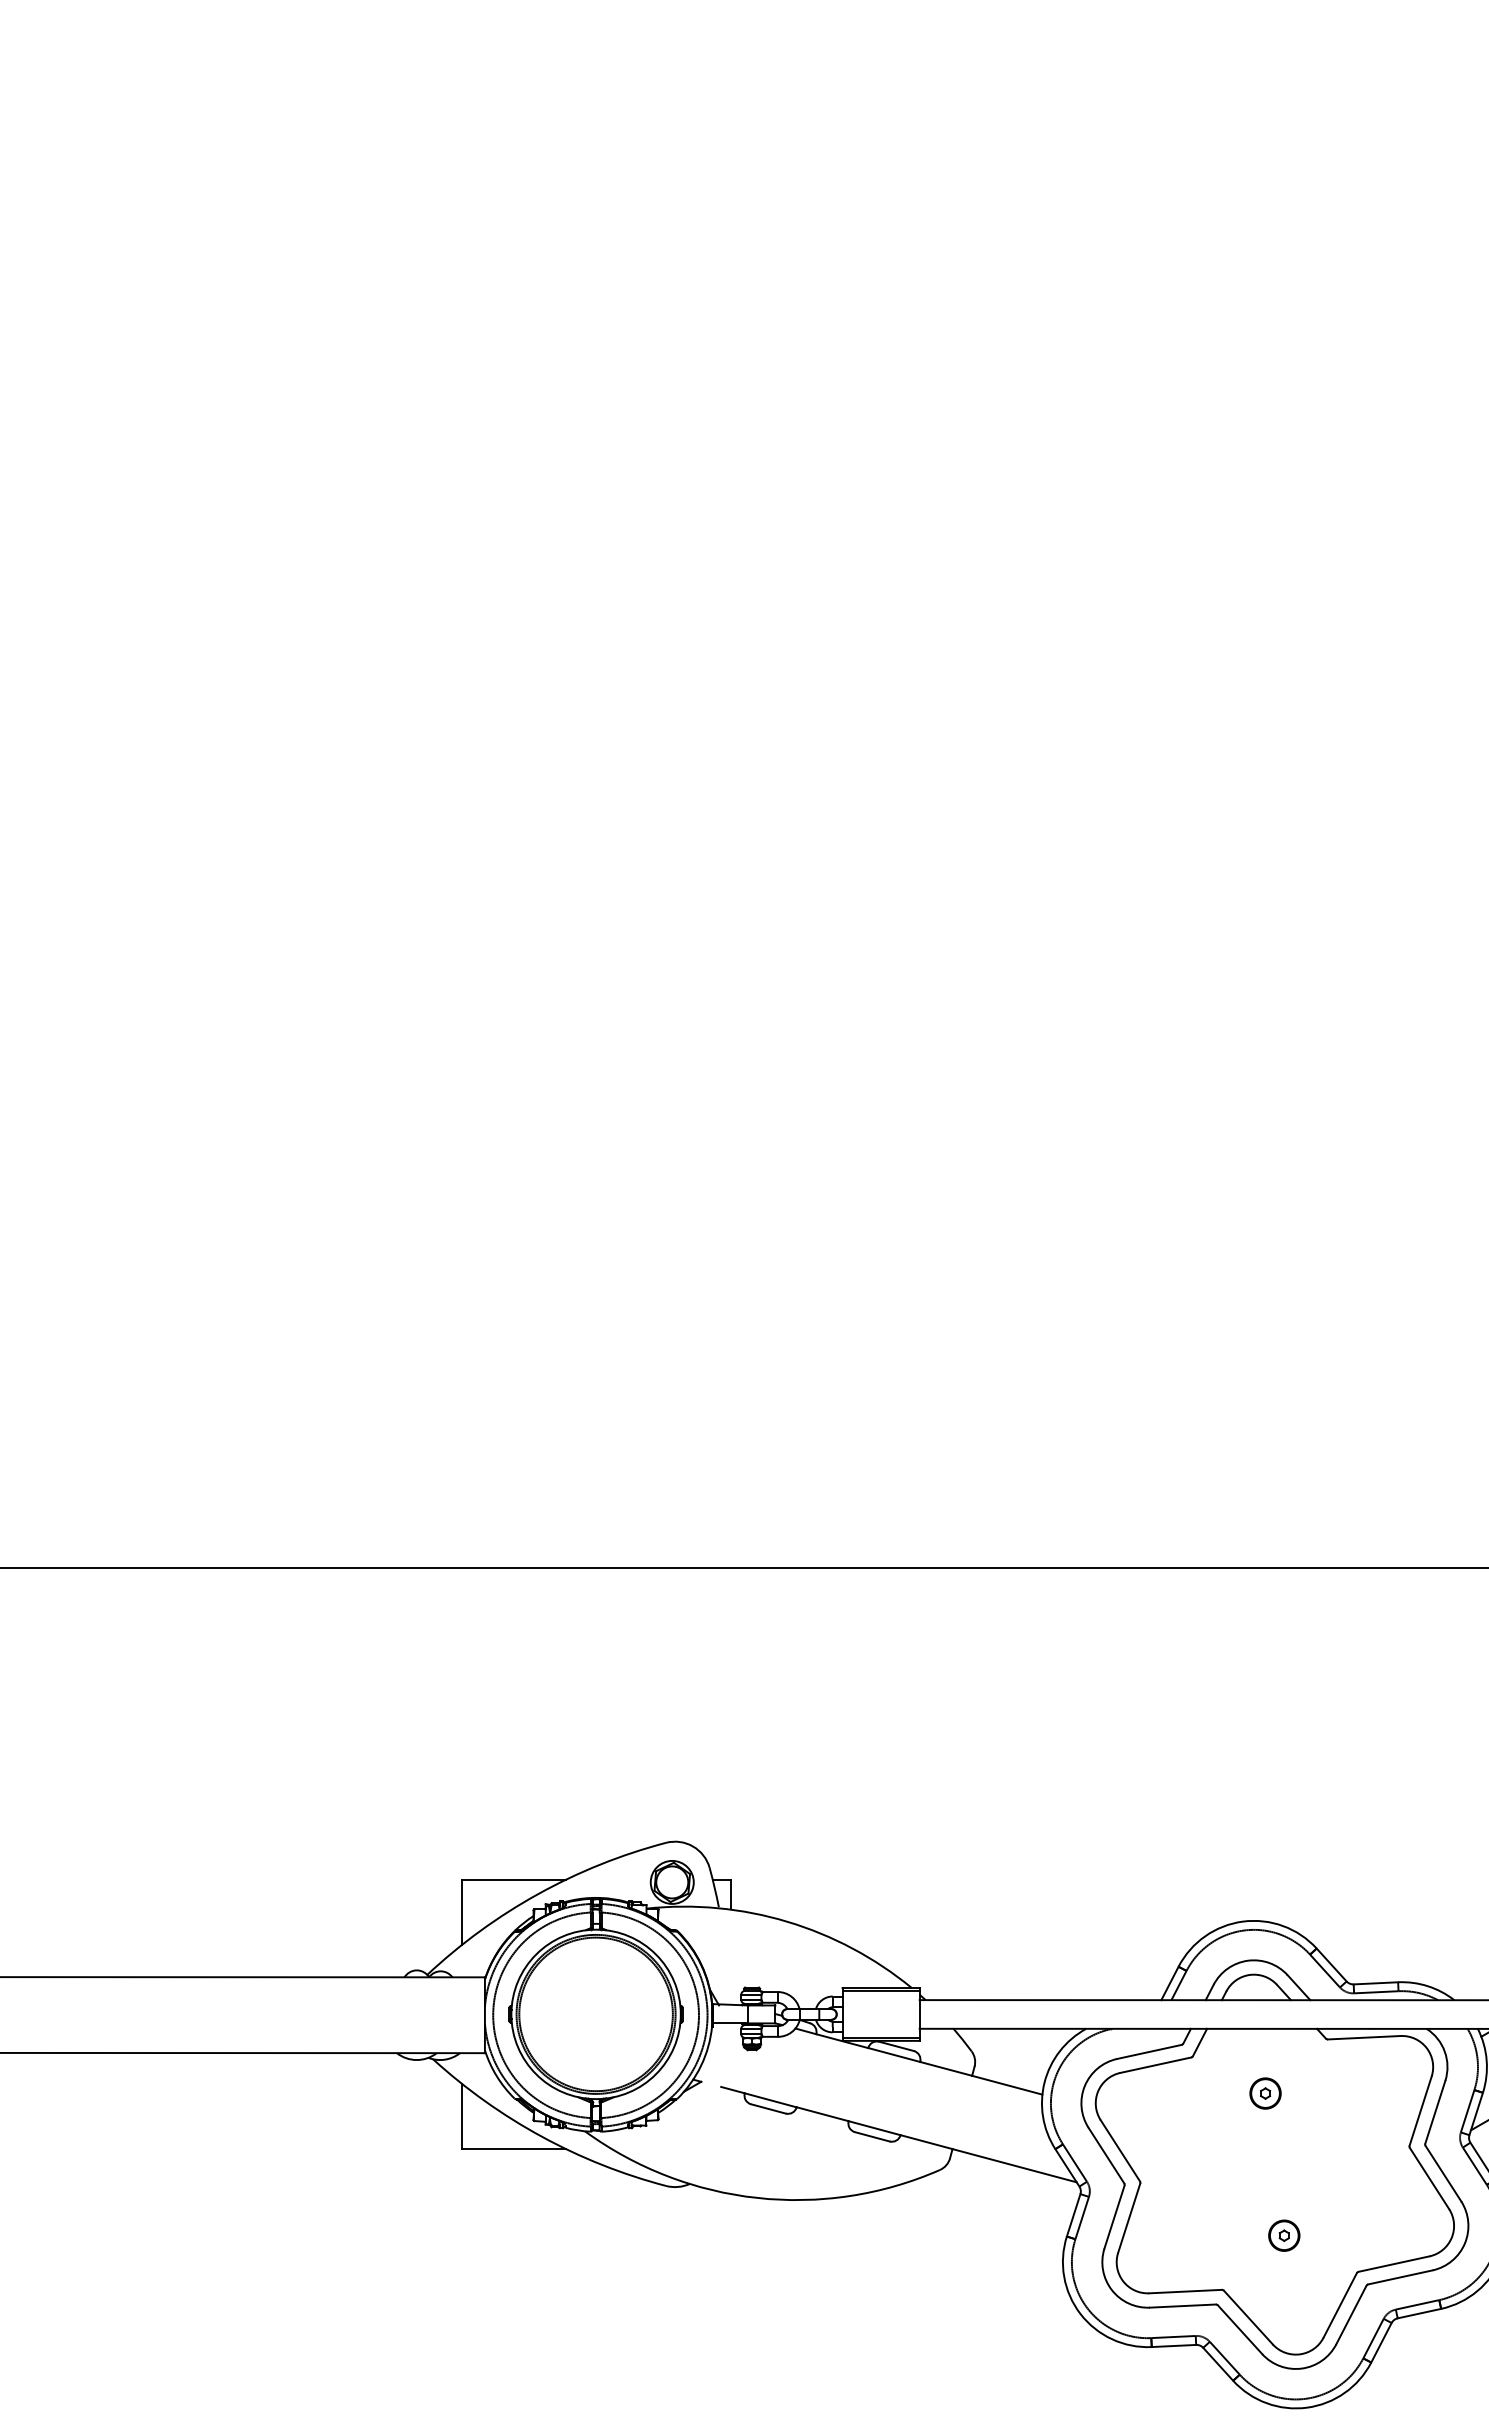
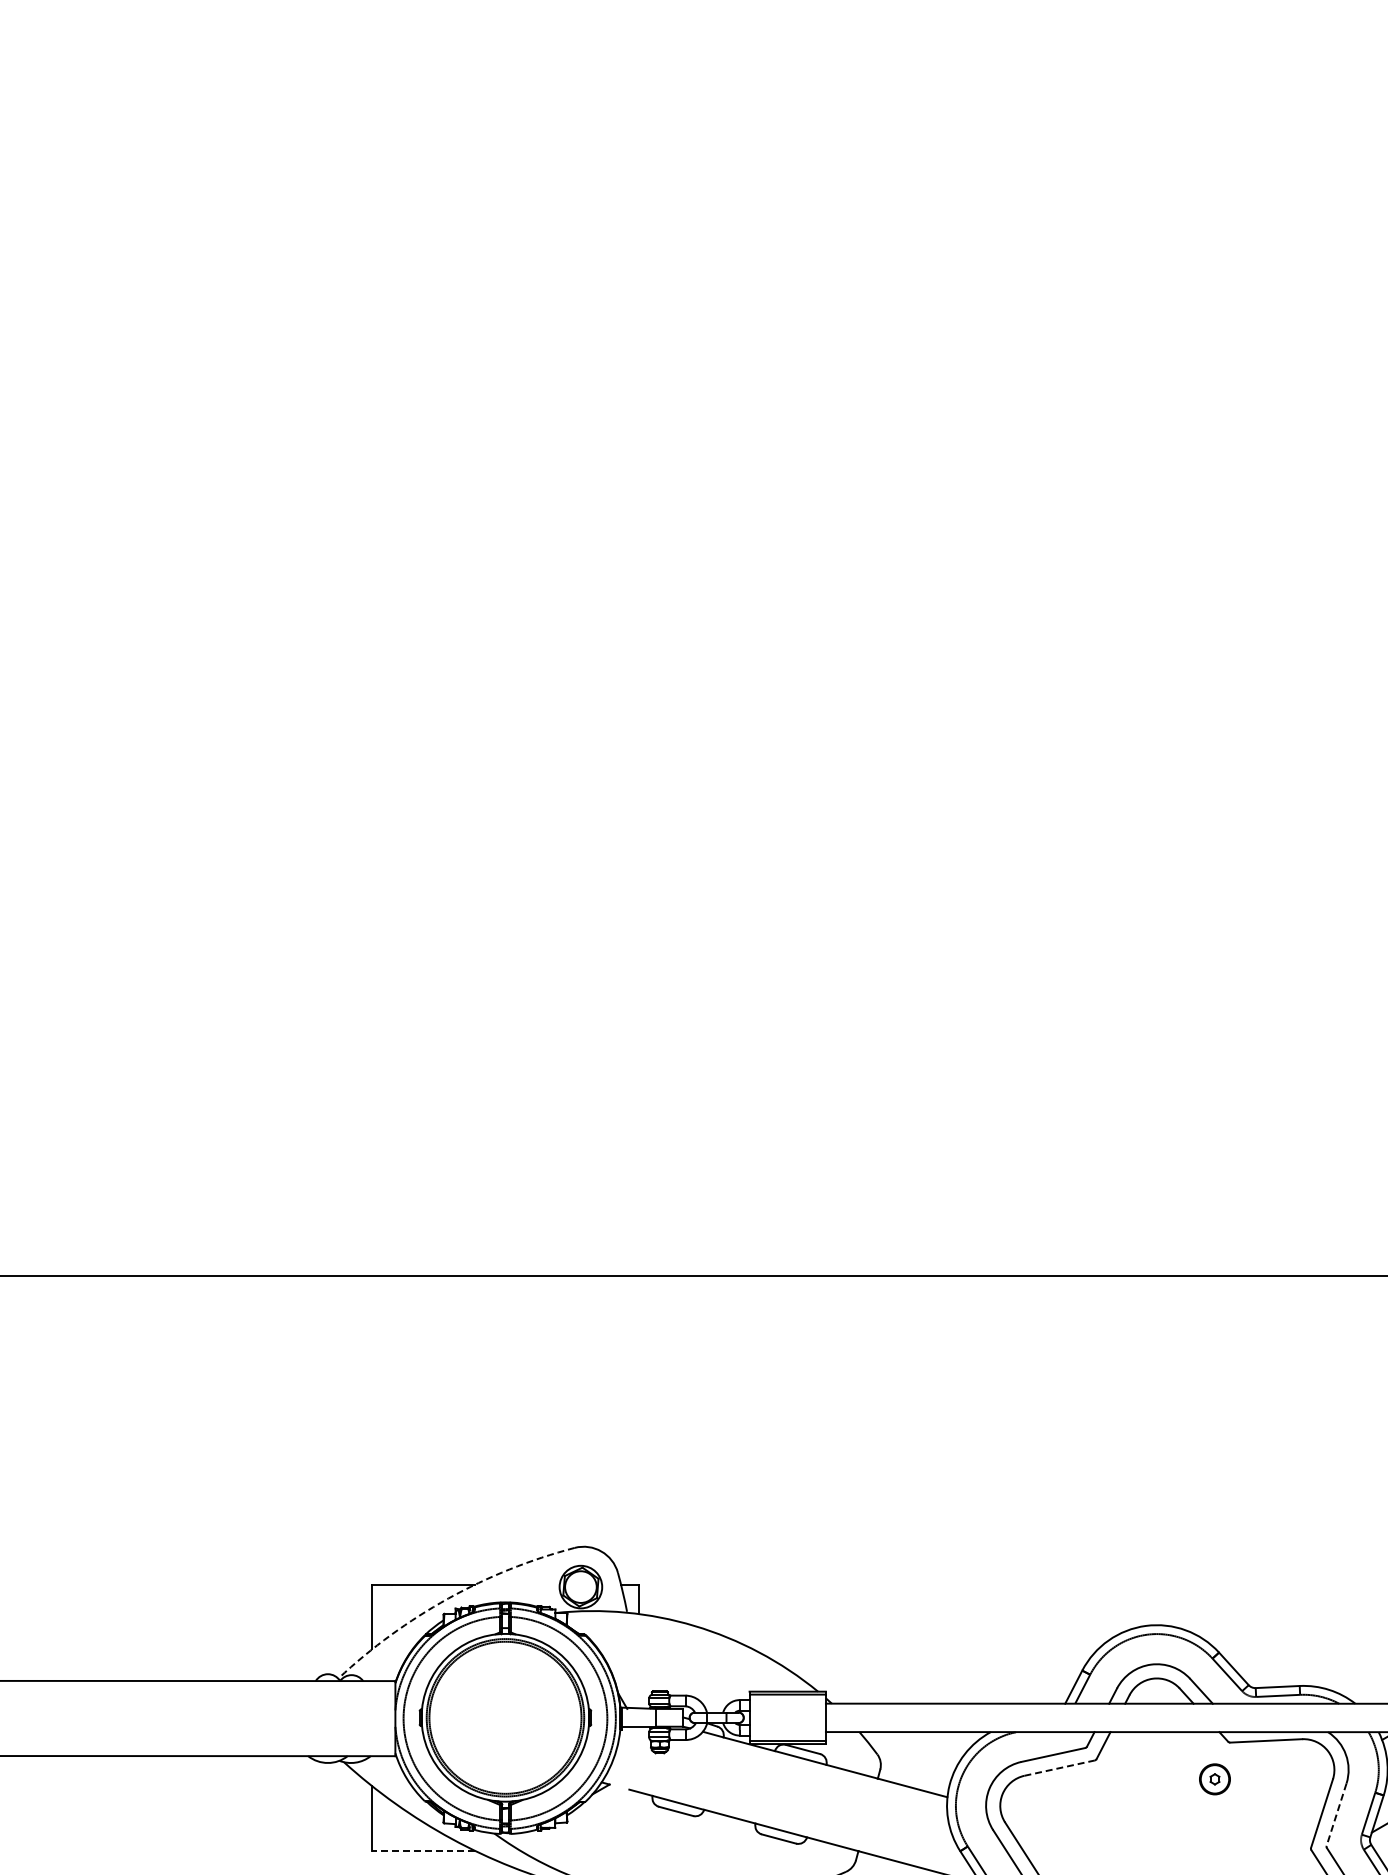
arc: (538, 1894) -> (448, 1599), solid -> dashed
line: (1156, 2065) -> (1060, 1768), solid -> dashed
part: (1265, 2093) -> (1214, 1779), moved
line: (1435, 2112) -> (1336, 1814), solid -> dashed
line: (513, 2148) -> (423, 1850), solid -> dashed

